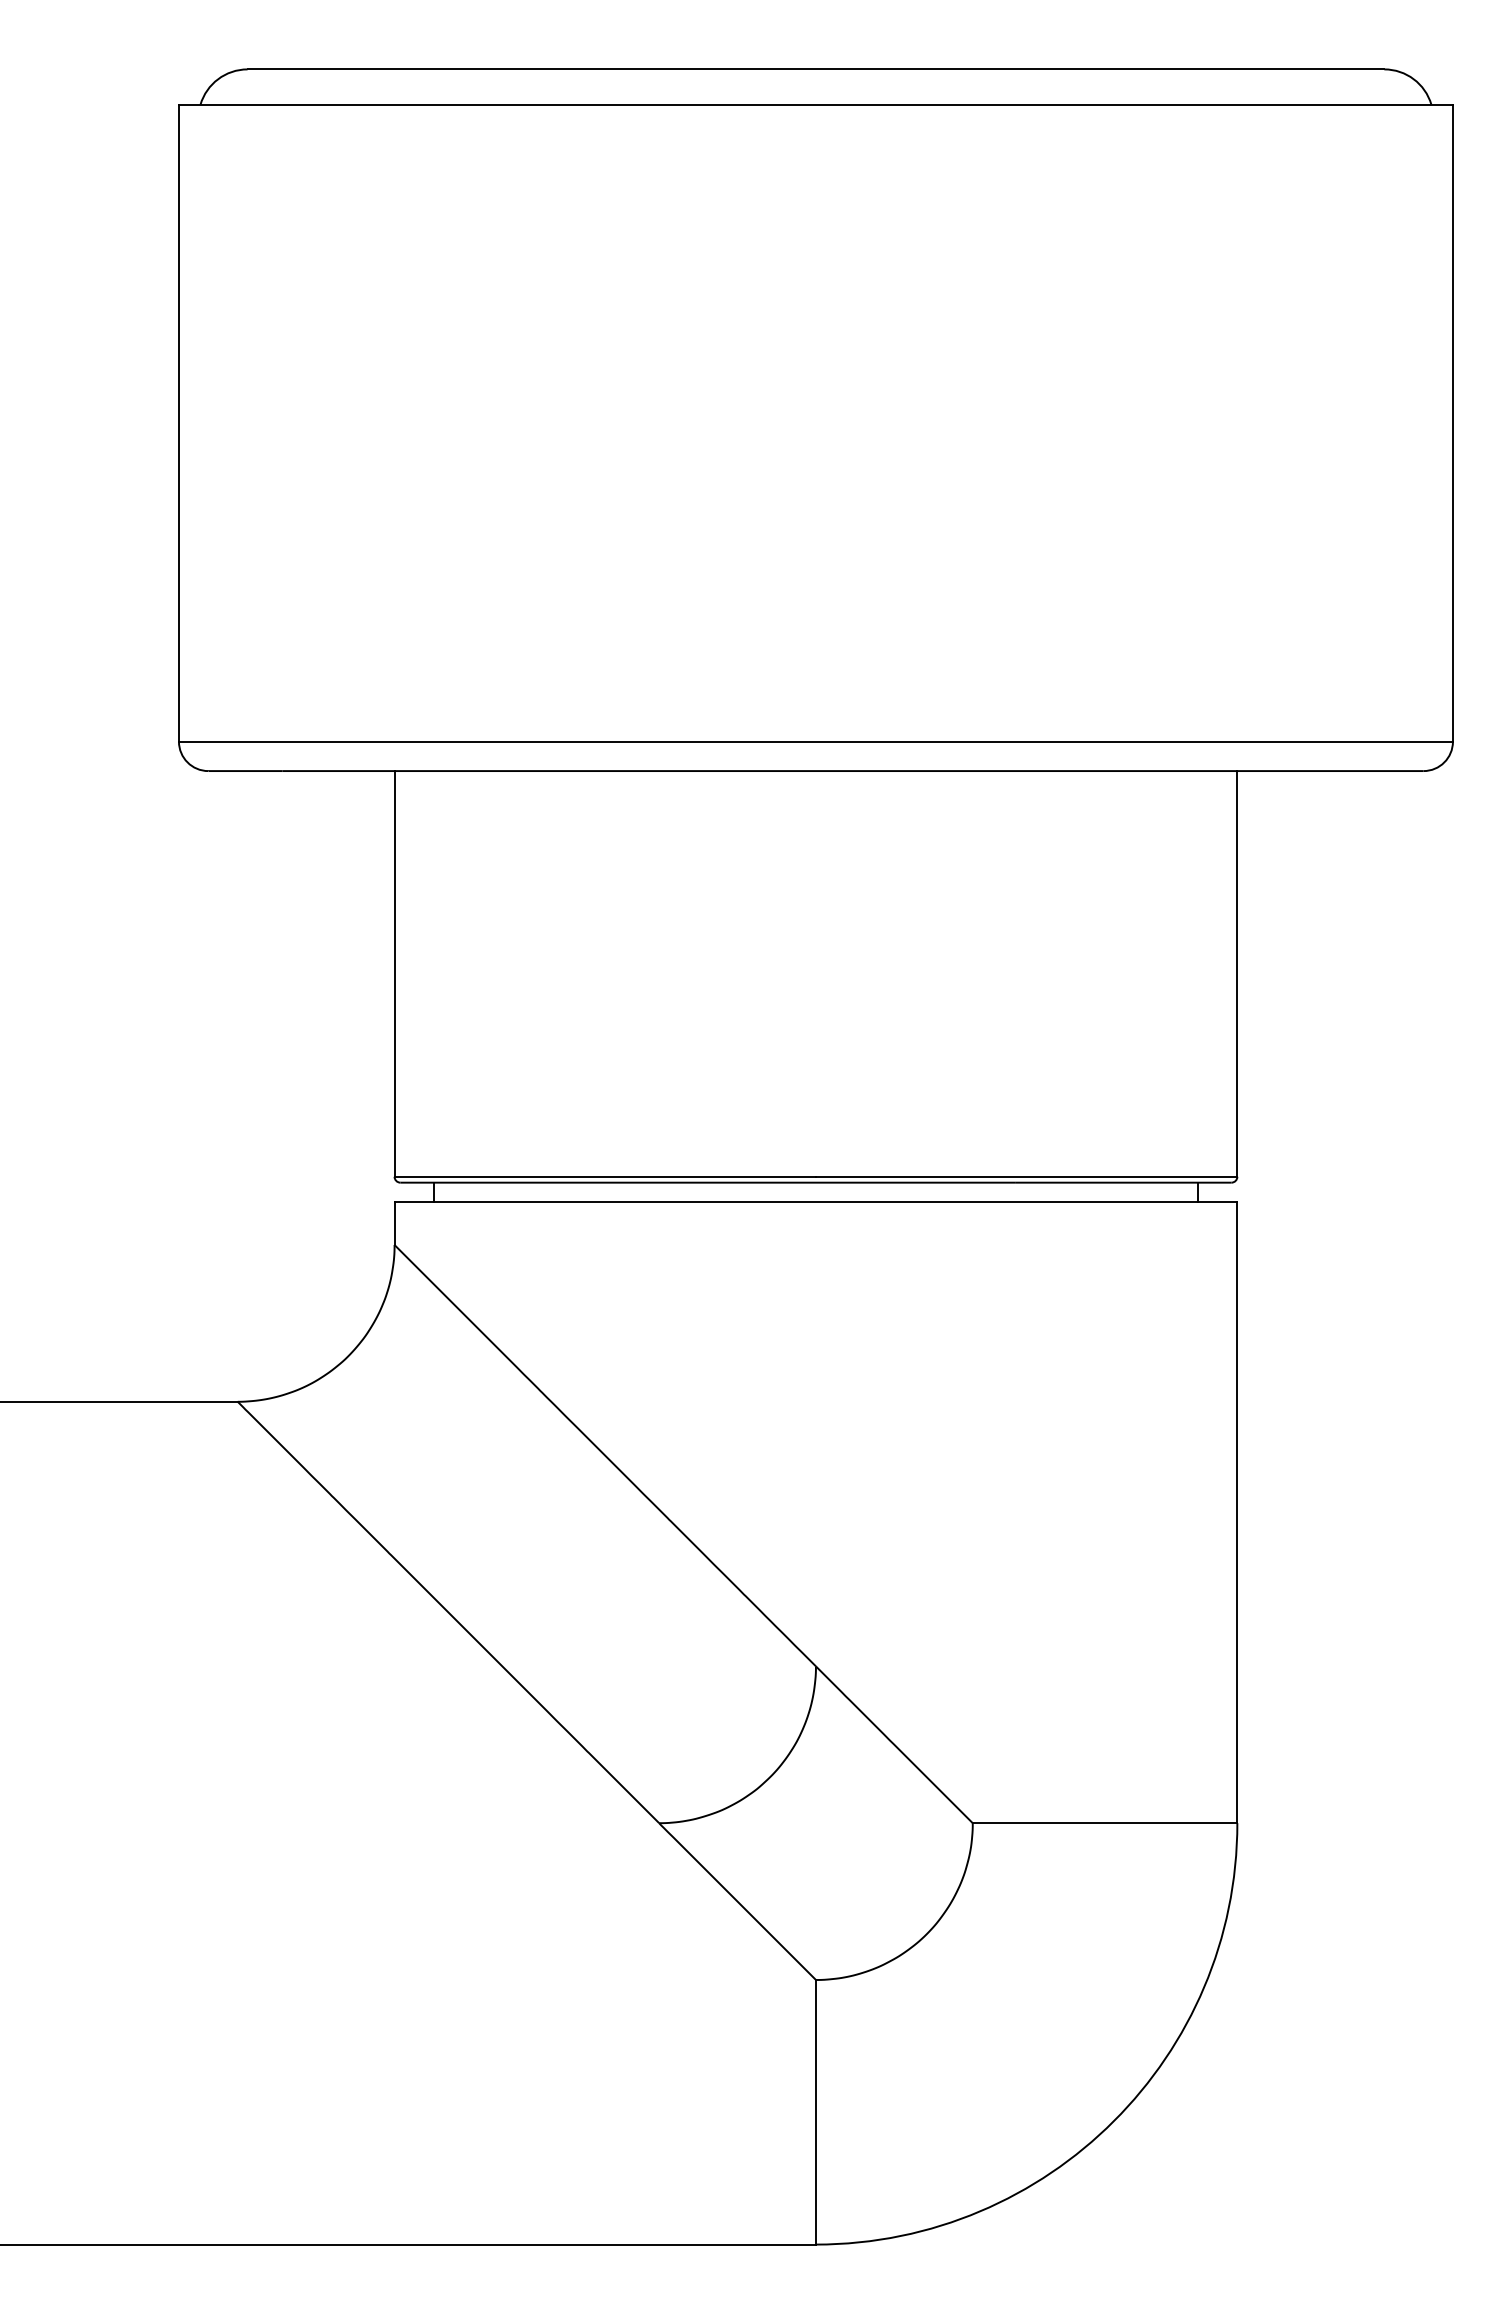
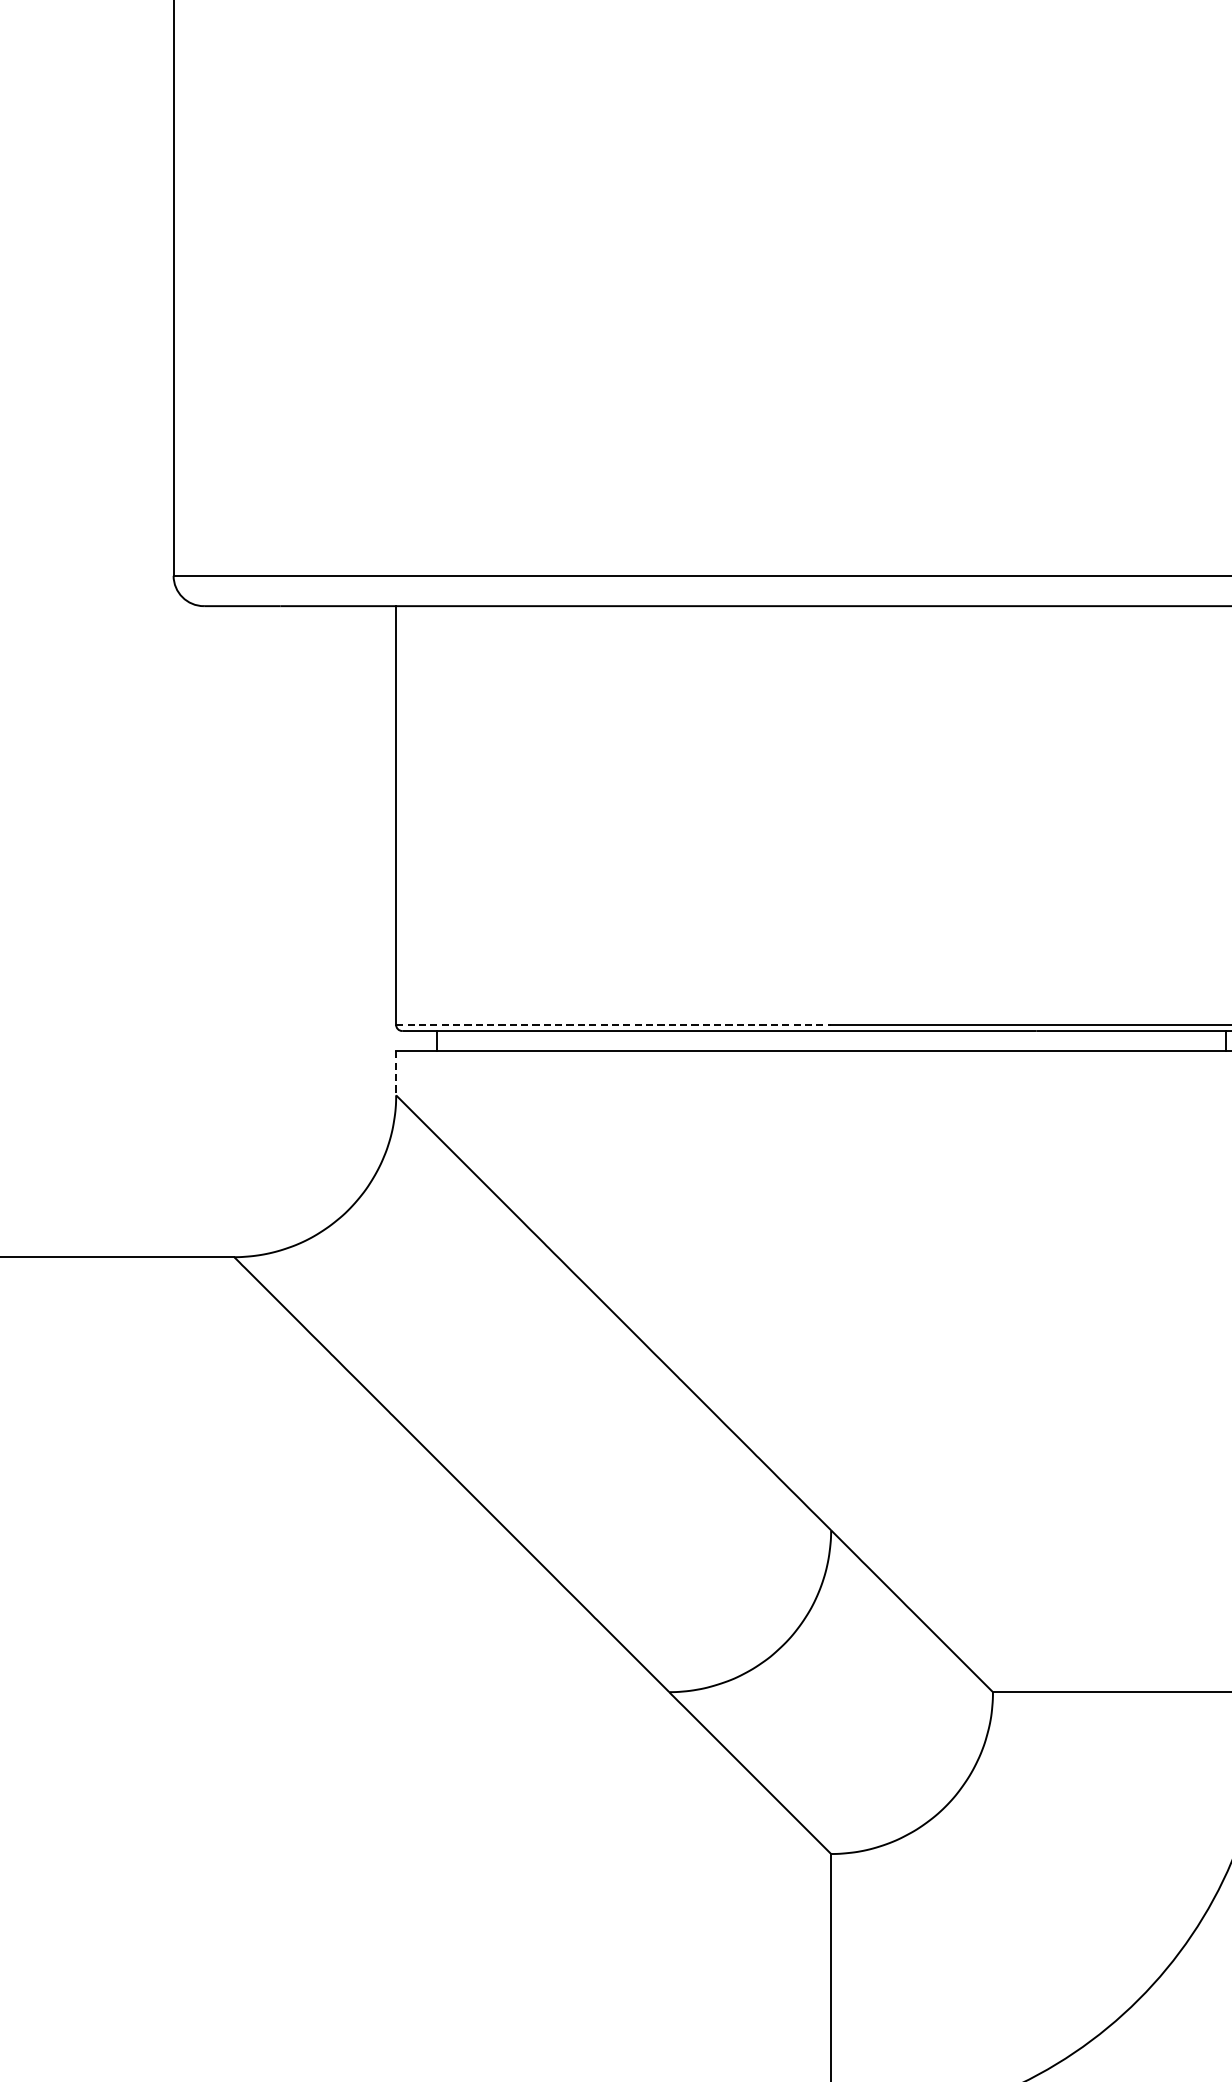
line: (605, 1176) -> (613, 1024), solid -> dashed
line: (394, 1224) -> (396, 1074), solid -> dashed

